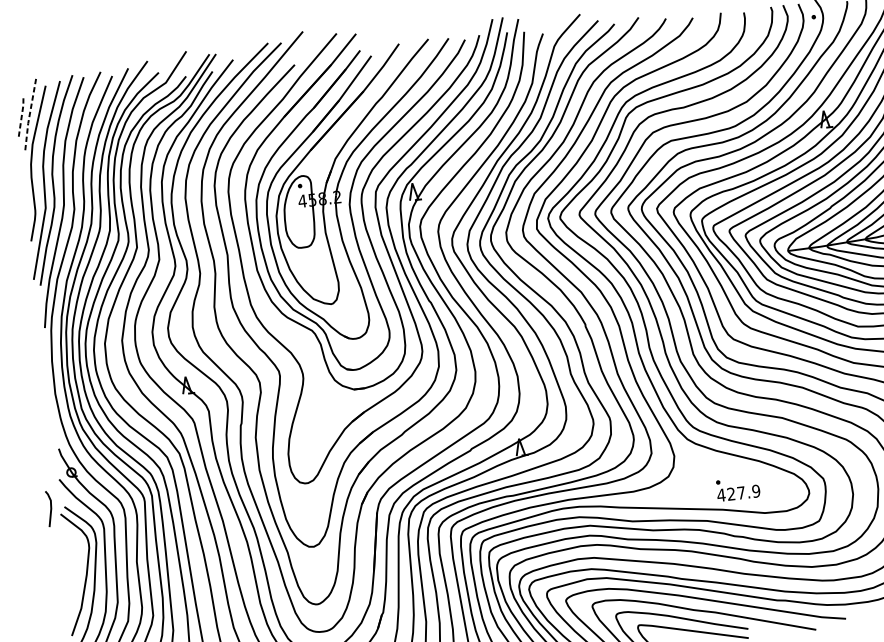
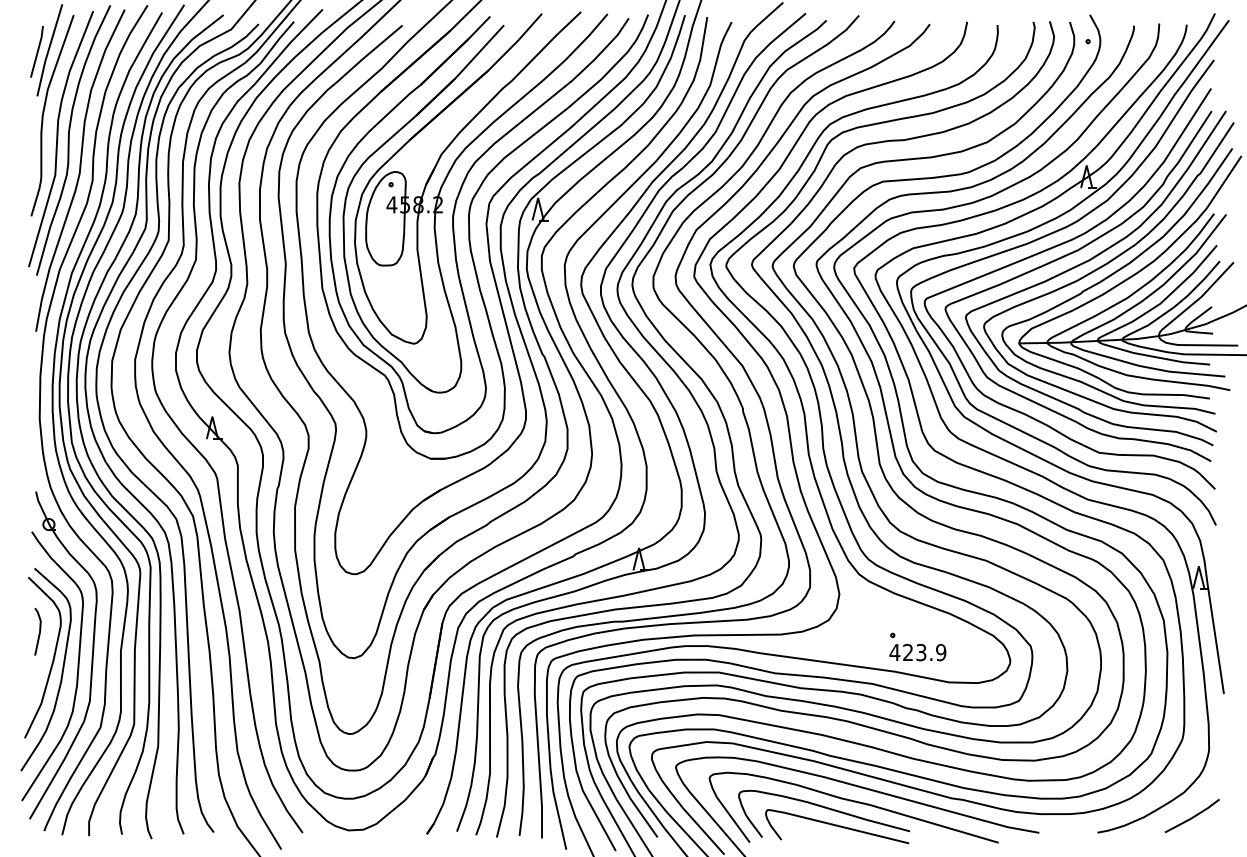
line: (29, 114) -> (48, 50), dashed -> solid
line: (22, 115) -> (38, 50), dashed -> solid
text: (741, 492) -> (921, 652), 427.9 -> 423.9
line: (50, 508) -> (39, 631), moved

